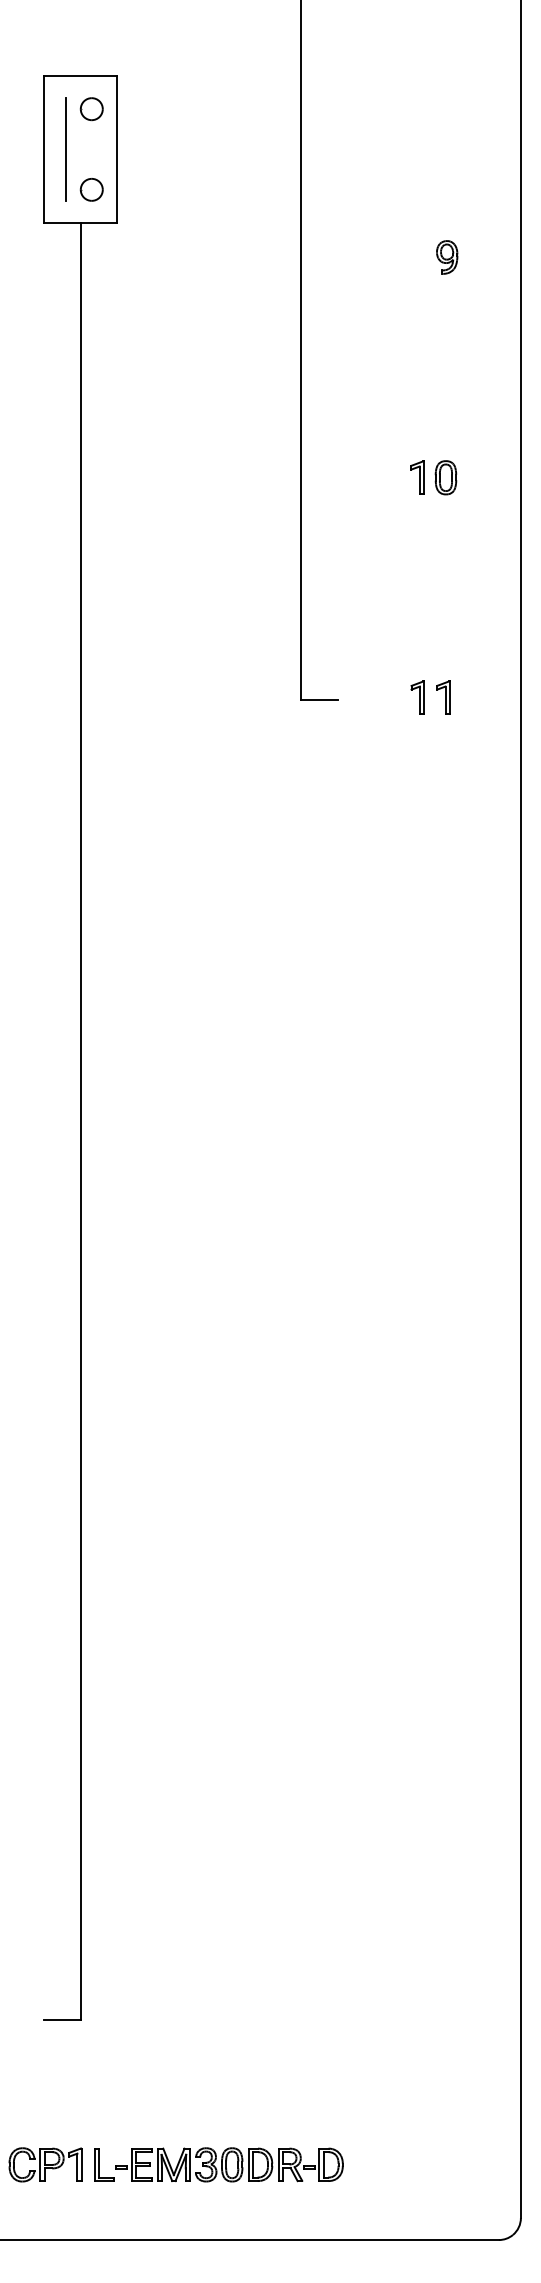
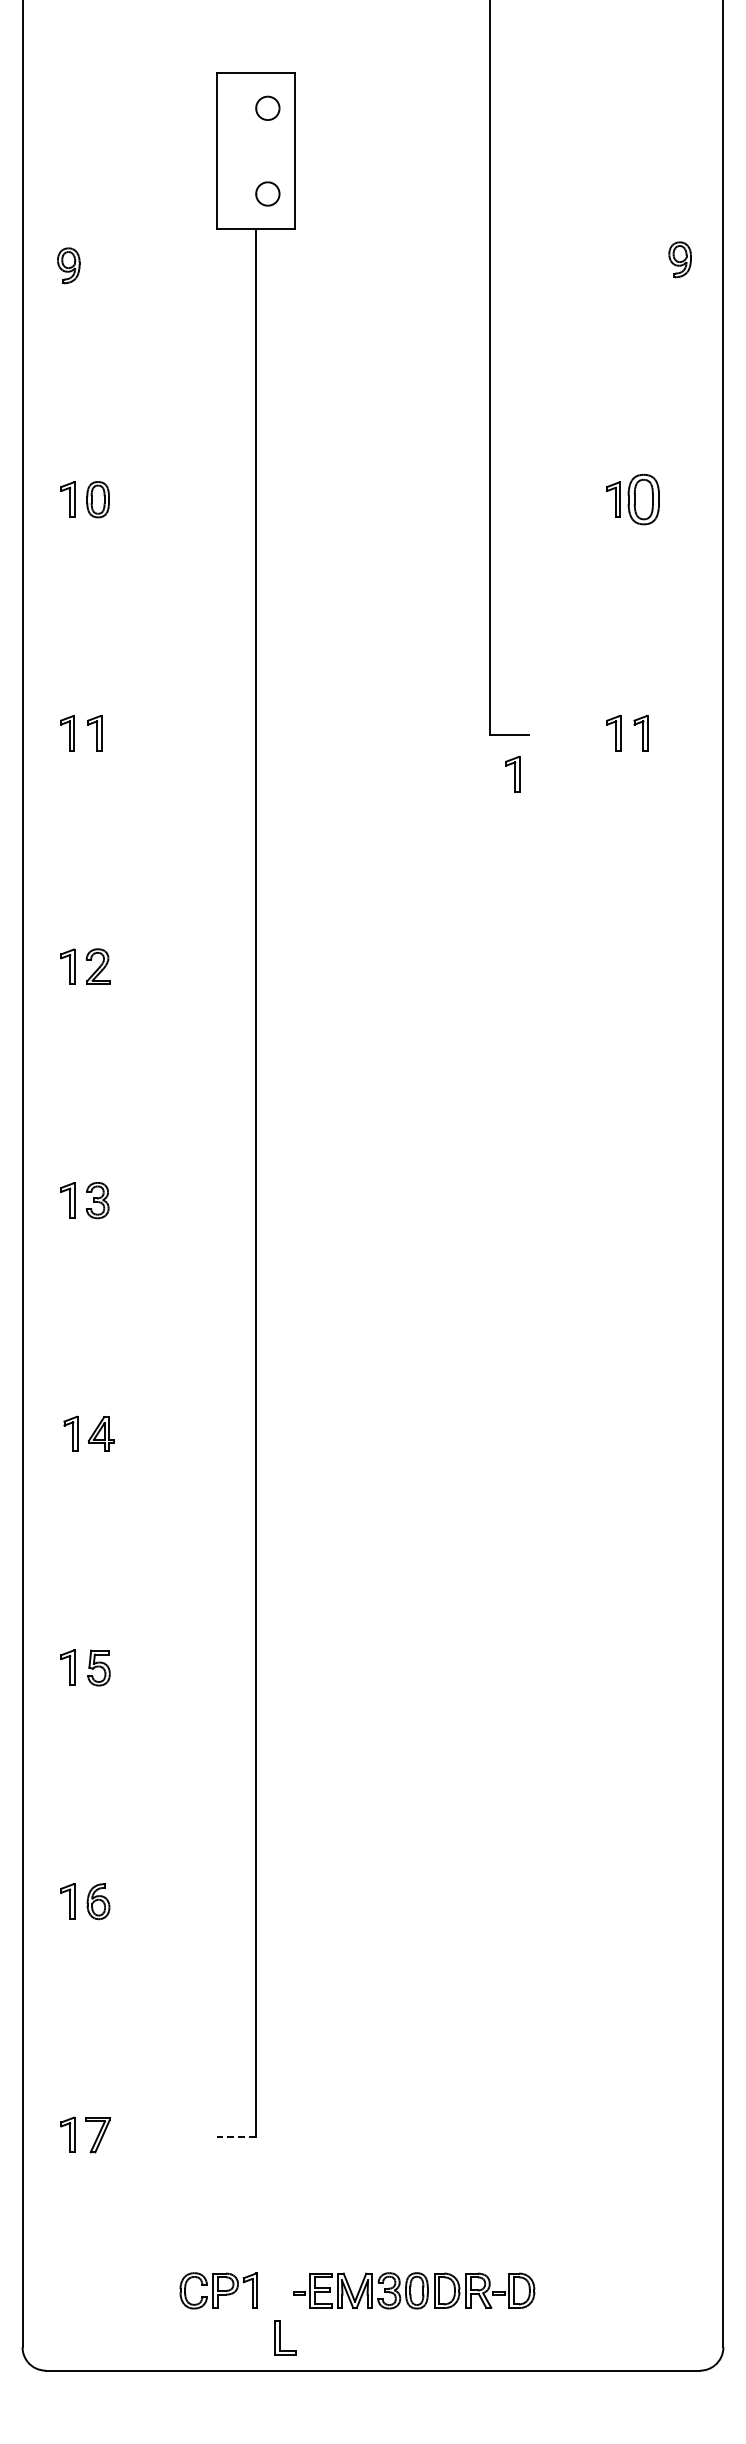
line: (66, 148) -> (240, 150), removed
part: (446, 257) -> (679, 259), moved
part: (445, 477) -> (643, 499), size x1.4
part: (322, 736) -> (512, 774), added
line: (62, 2020) -> (236, 2137), solid -> dashed
part: (104, 2164) -> (285, 2337), moved

